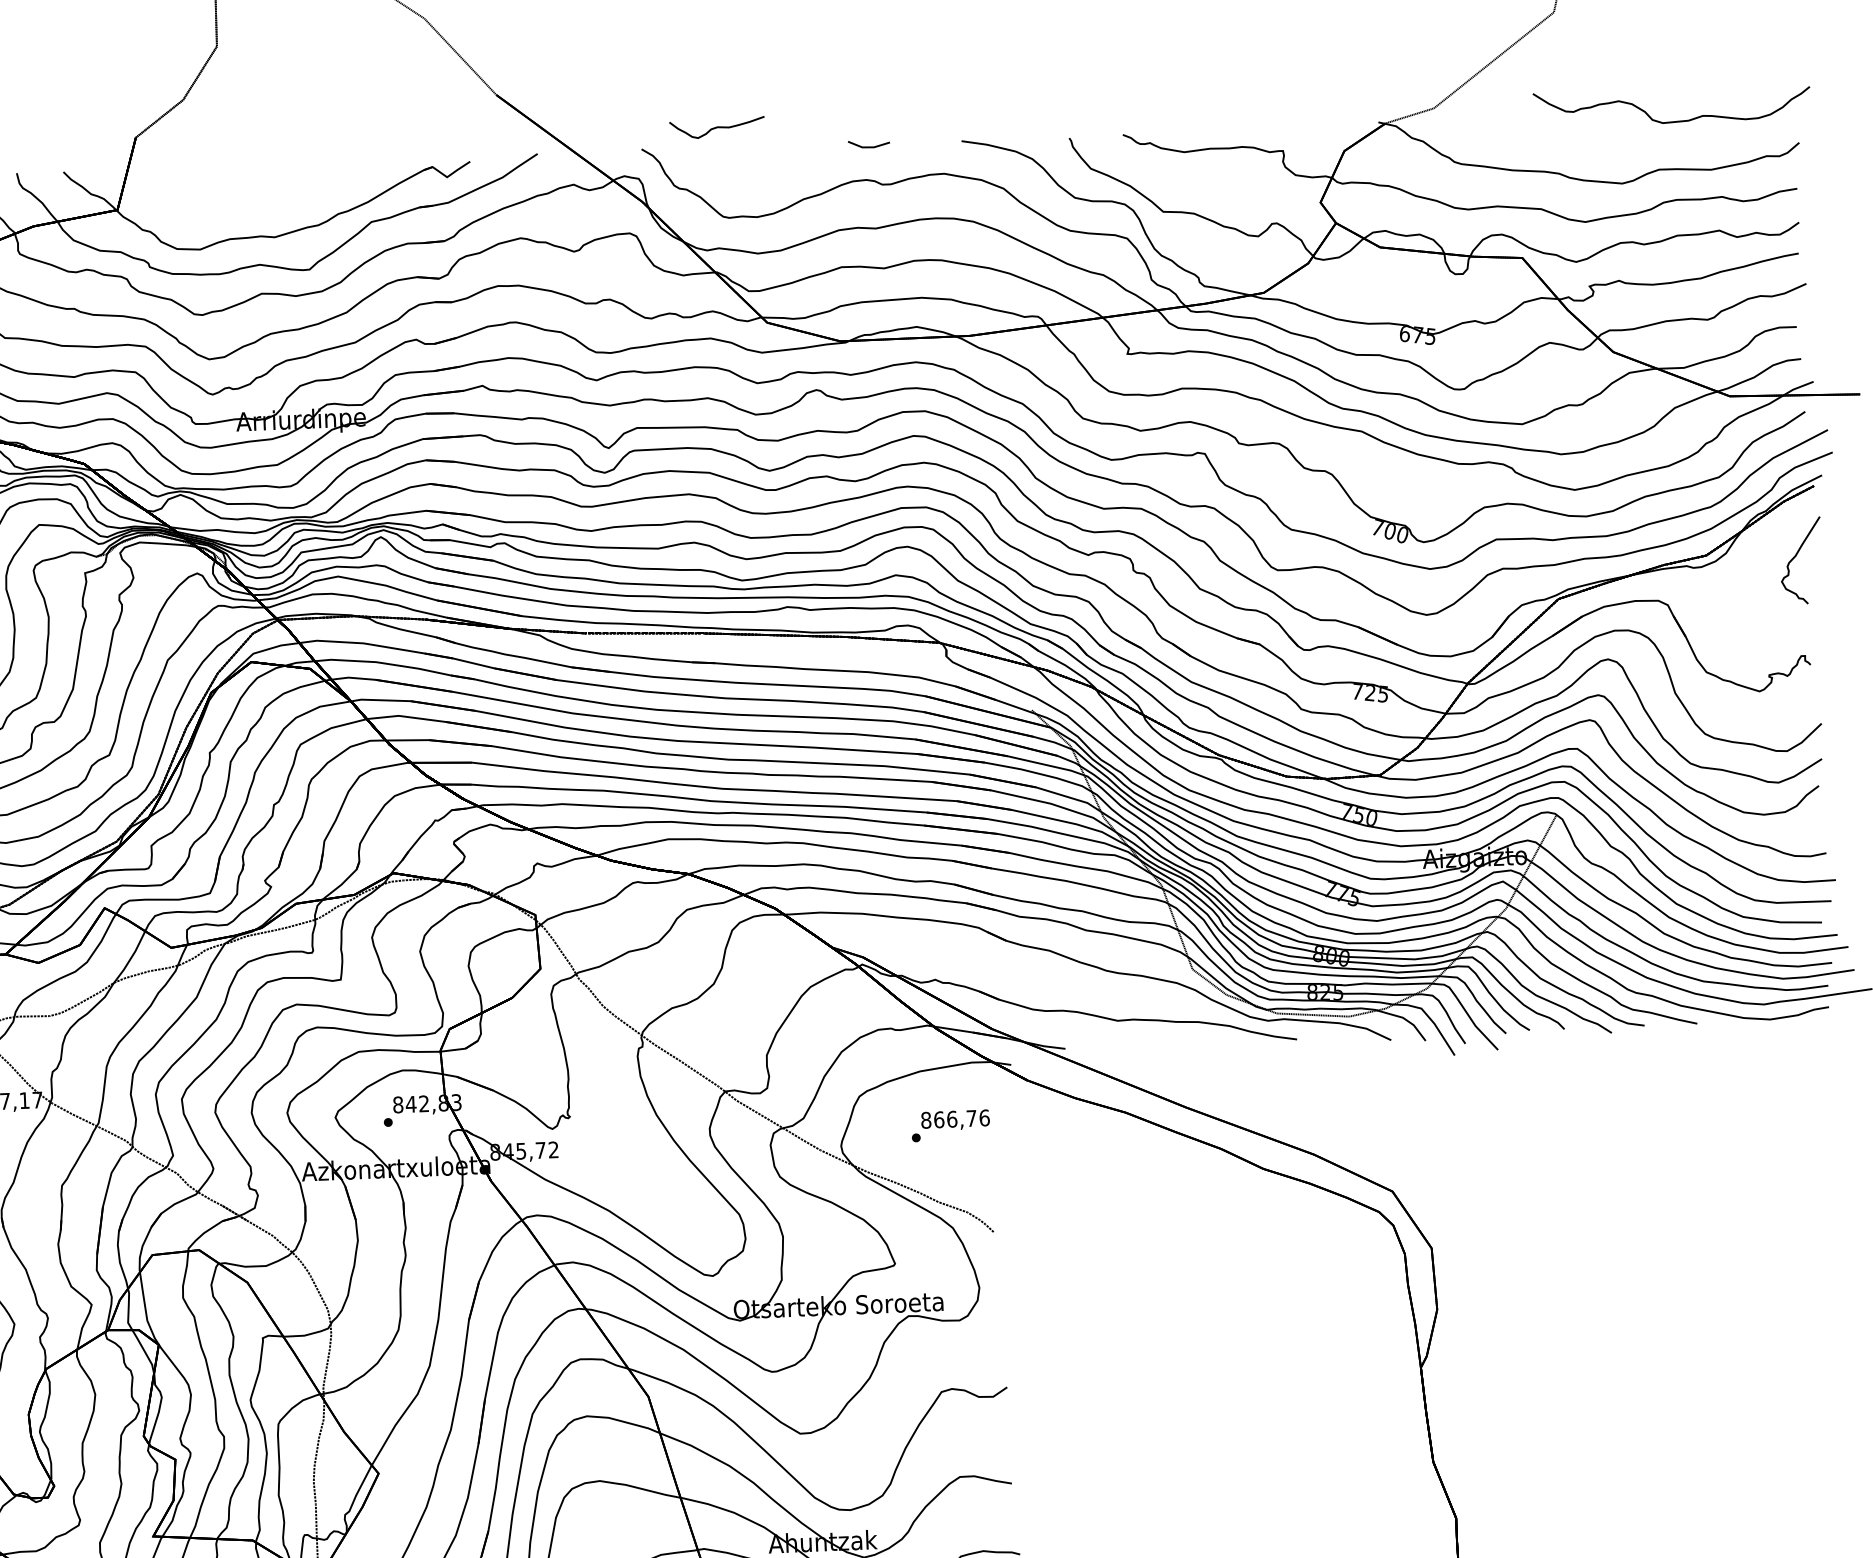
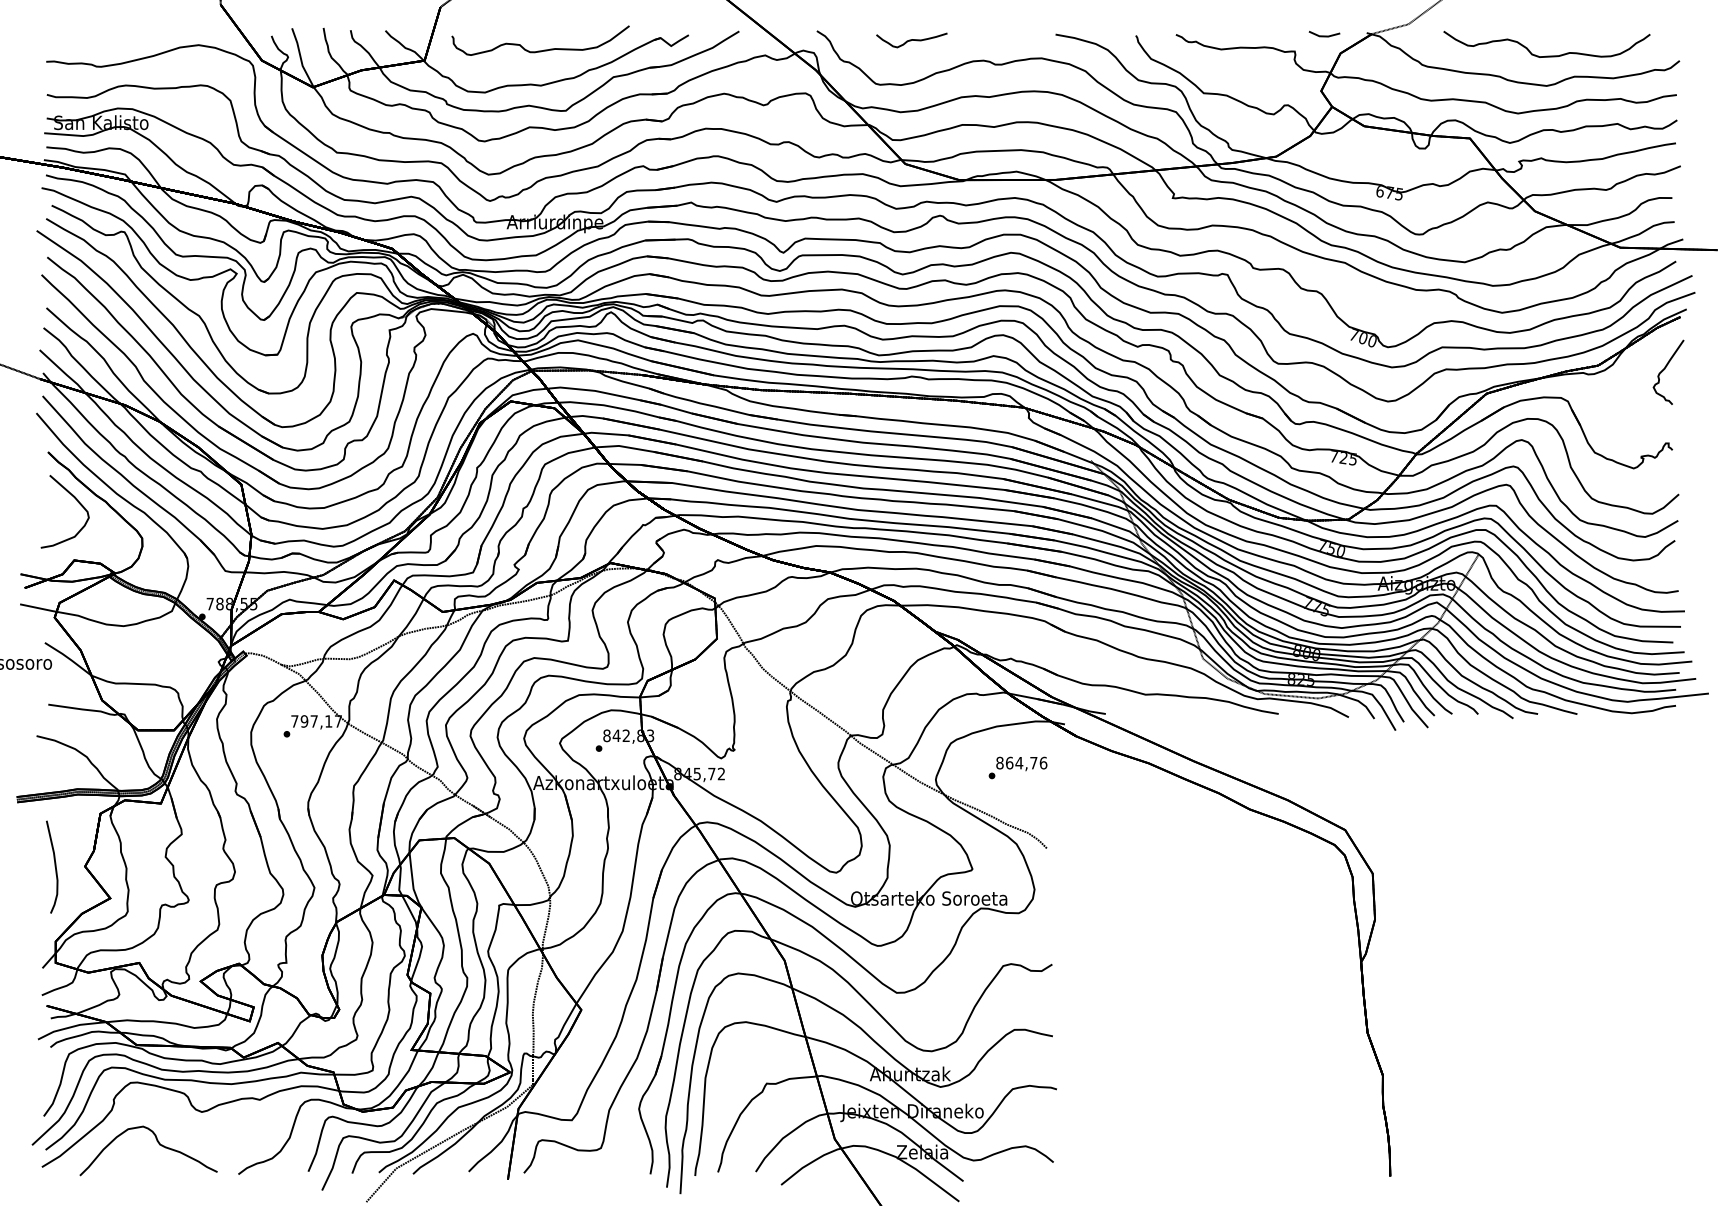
part: (1671, 120) -> (1546, 55), moved
curve: (716, 128) -> (911, 40), moved
line: (869, 146) -> (1324, 35), moved
curve: (277, 188) -> (544, 49), added
text: (952, 1118) -> (1019, 762), 866,76 -> 864,76

